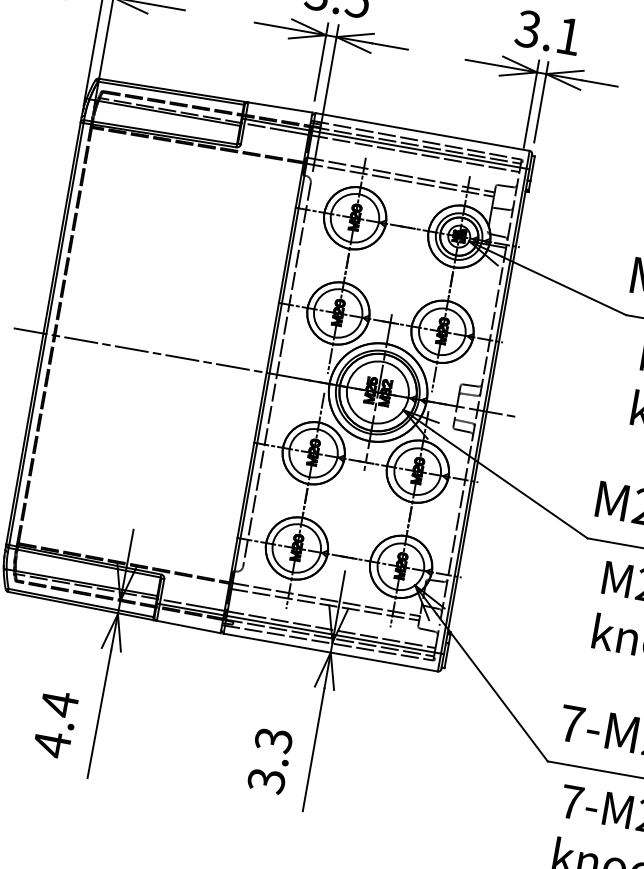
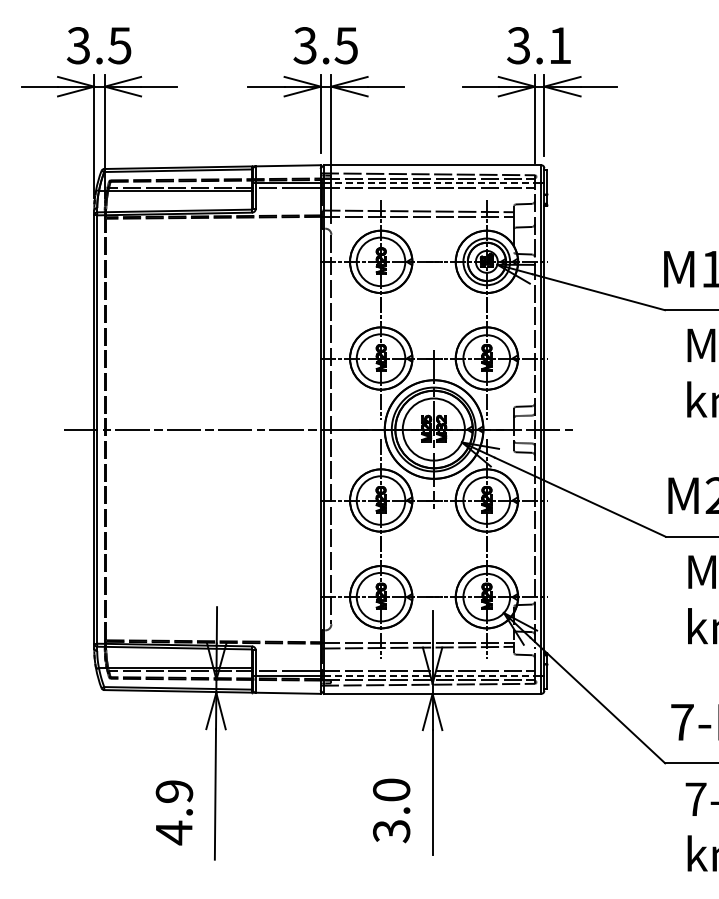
line: (419, 149) -> (432, 183), solid -> dashed
line: (333, 634) -> (432, 675), solid -> dashed
text: (59, 703) -> (174, 791), 4.4 -> 4.9
text: (273, 740) -> (391, 790), 3.3 -> 3.0

